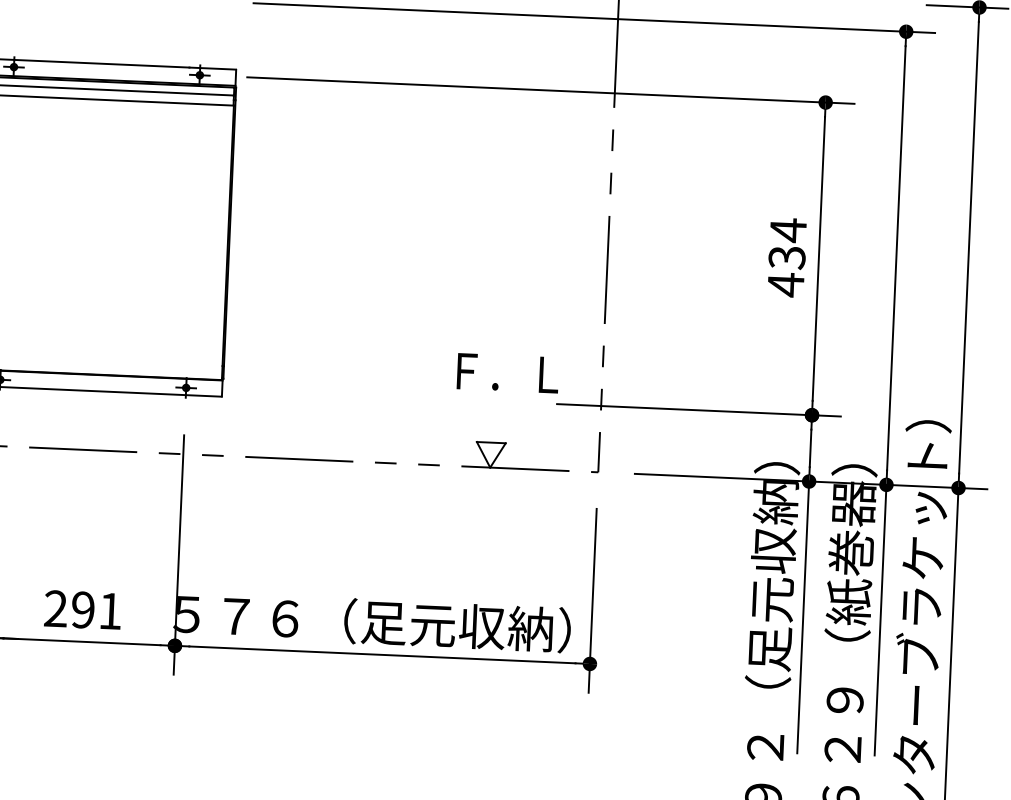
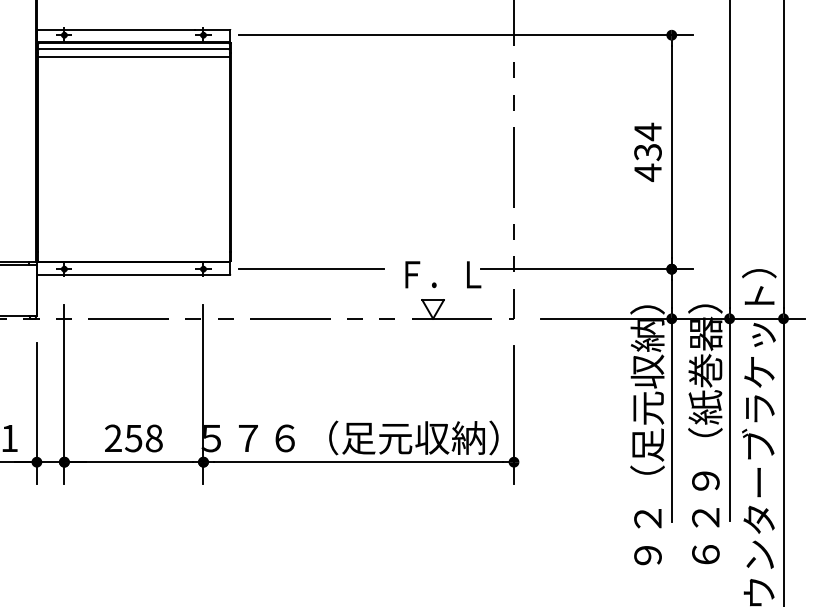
text: (508, 372) -> (443, 274), moved
line: (330, 394) -> (311, 269), added
text: (96, 610) -> (143, 438), 291 -> 258

